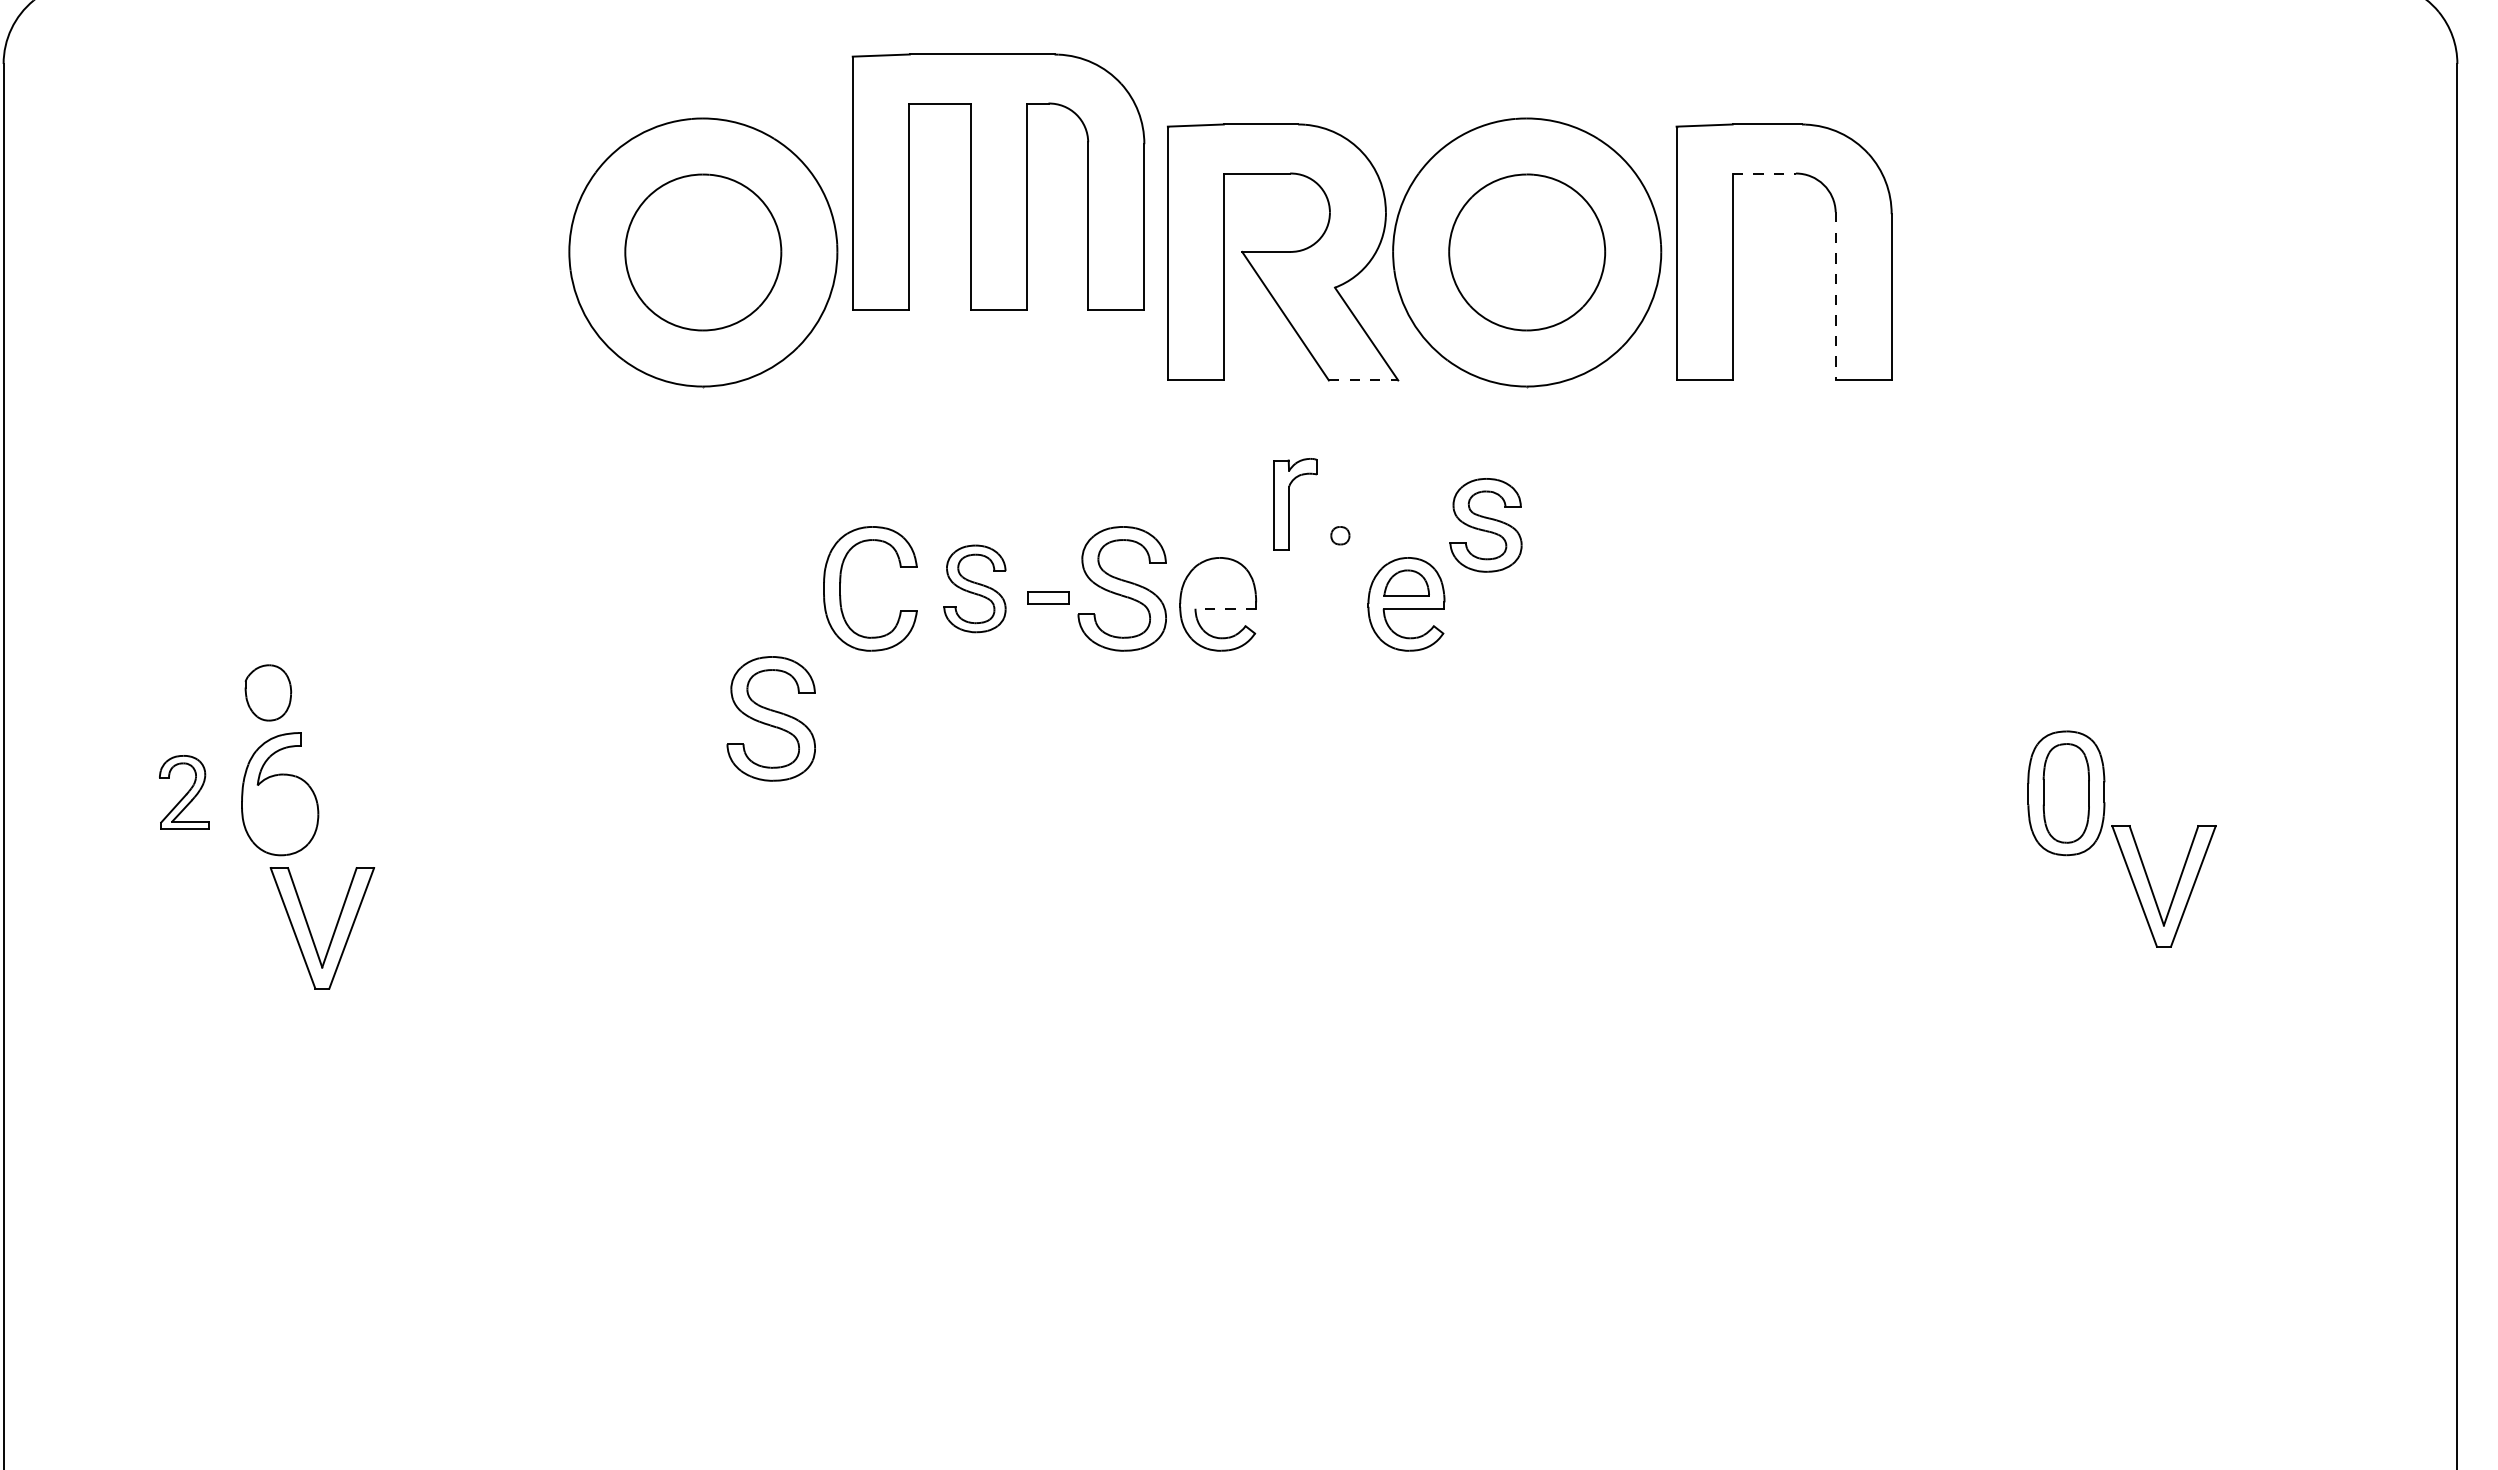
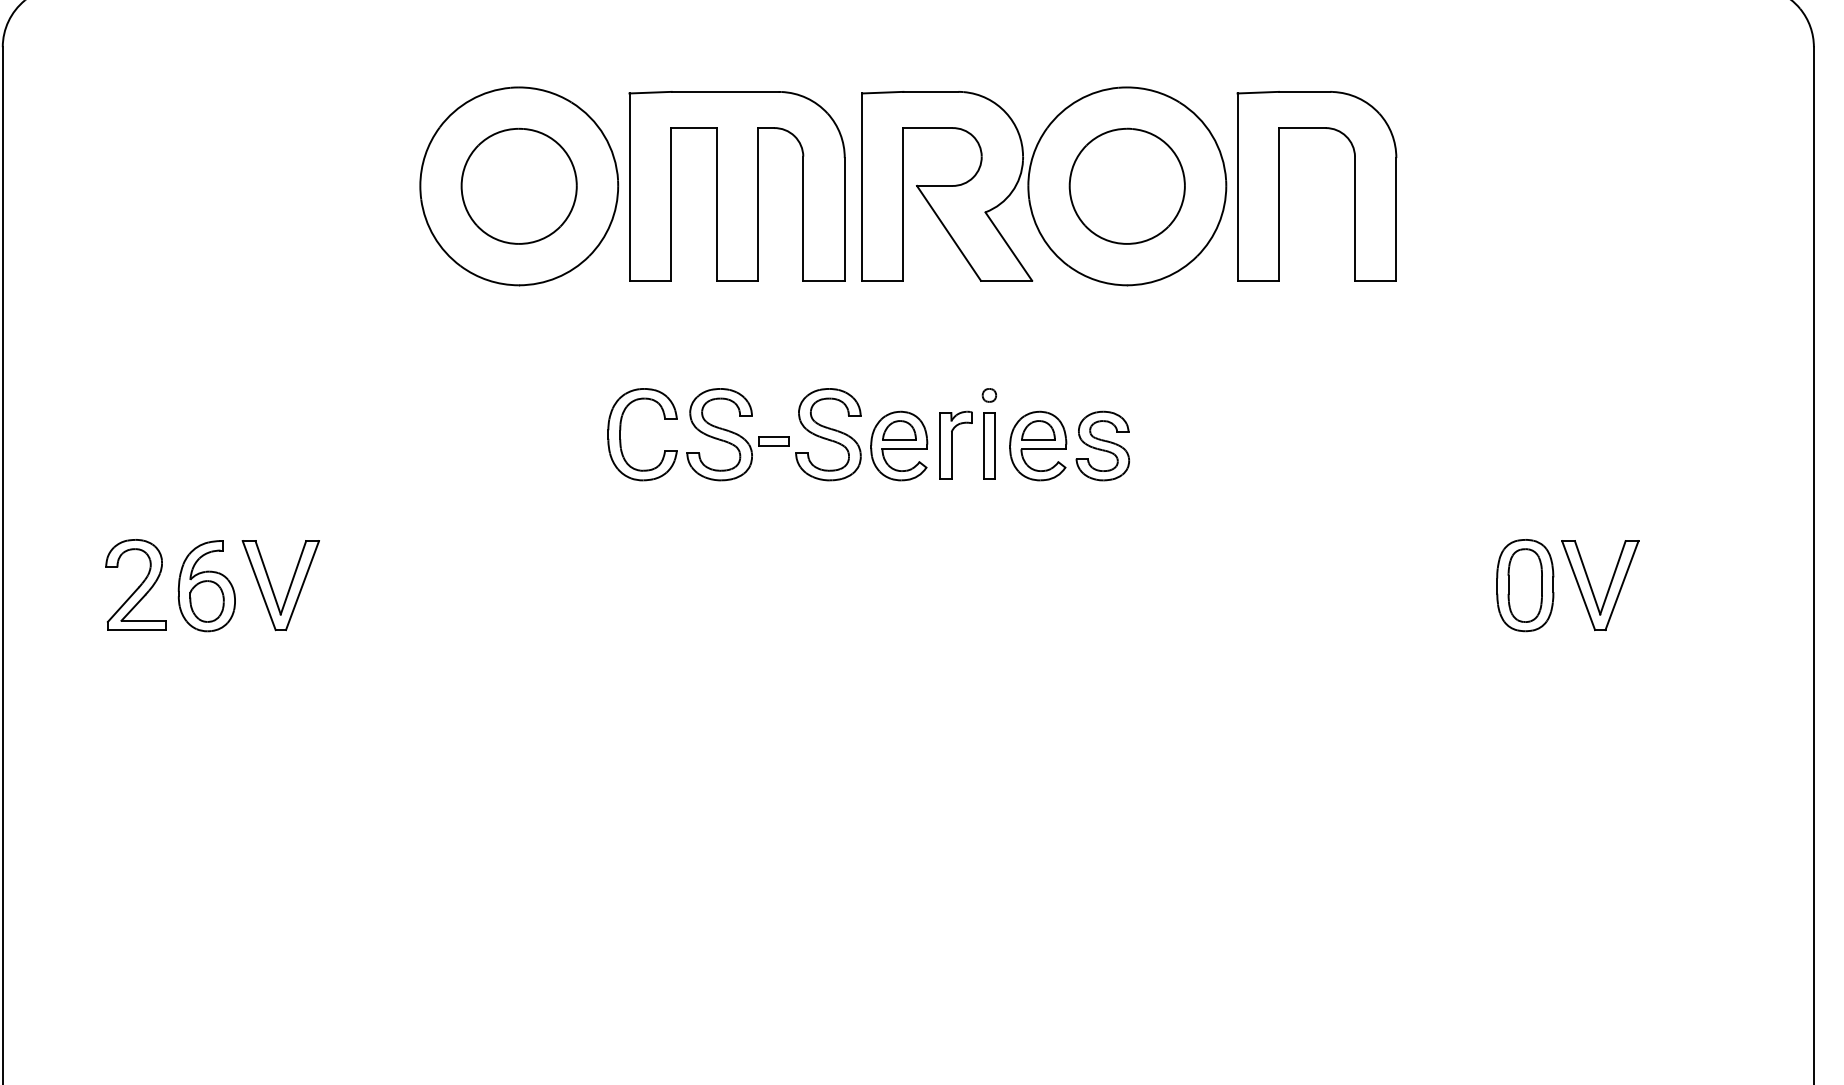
line: (1764, 173) -> (1302, 128), dashed -> solid
part: (998, 181) -> (737, 185), moved
line: (1835, 296) -> (1354, 218), dashed -> solid
line: (1363, 380) -> (1006, 280), dashed -> solid
part: (1295, 504) -> (956, 445), moved
part: (1485, 525) -> (1102, 446), moved
part: (1218, 582) -> (899, 429), added
part: (974, 588) -> (719, 434), size x1.43
part: (1340, 604) -> (989, 446), added
line: (1225, 608) -> (904, 449), dashed -> solid
part: (268, 692) -> (207, 601), moved
part: (770, 718) -> (568, 530), removed
part: (183, 792) -> (135, 584), size x1.67
part: (2152, 888) -> (1591, 587), moved
part: (333, 931) -> (289, 587), moved

